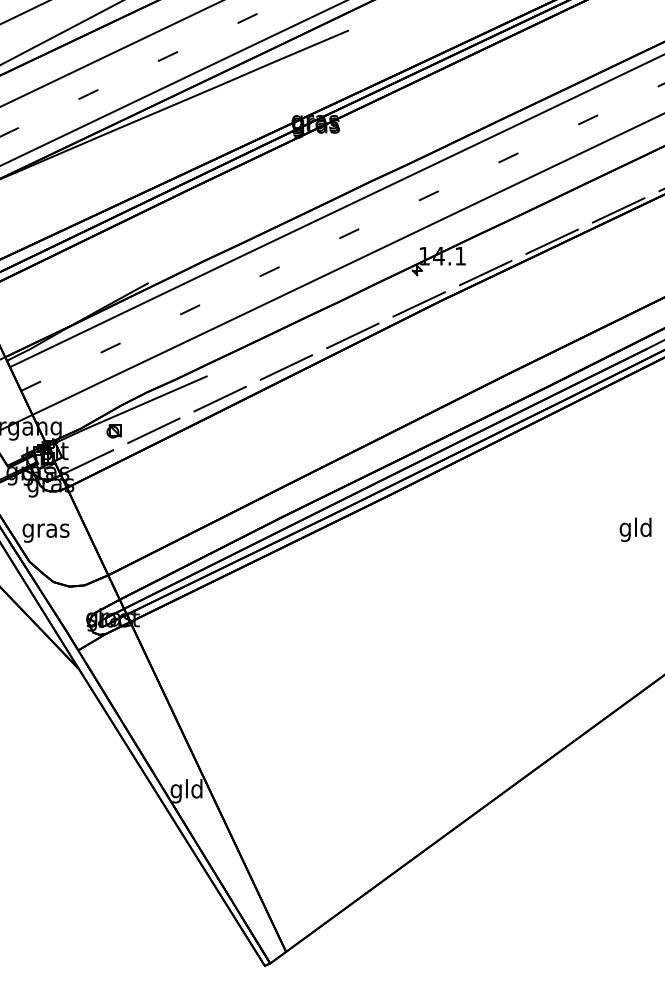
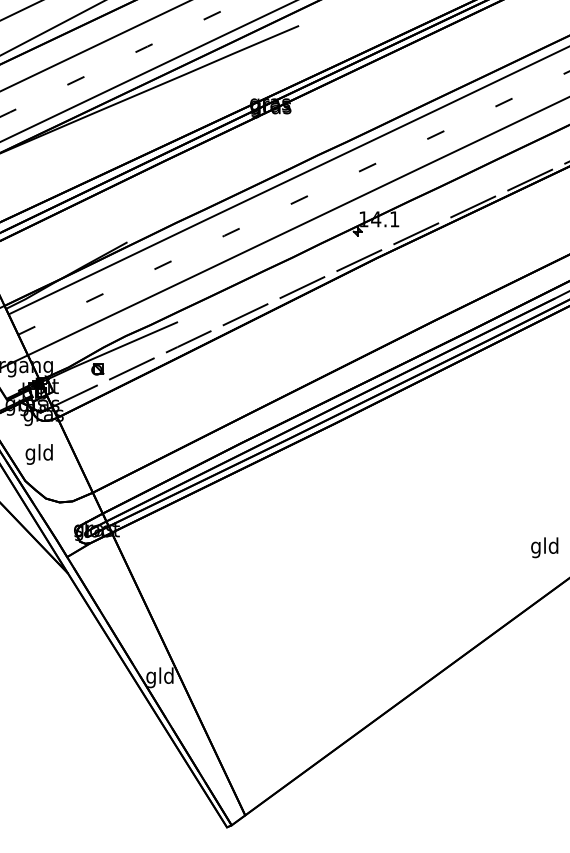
text: (635, 529) -> (544, 547), moved
text: (45, 530) -> (39, 454), gras -> gld

